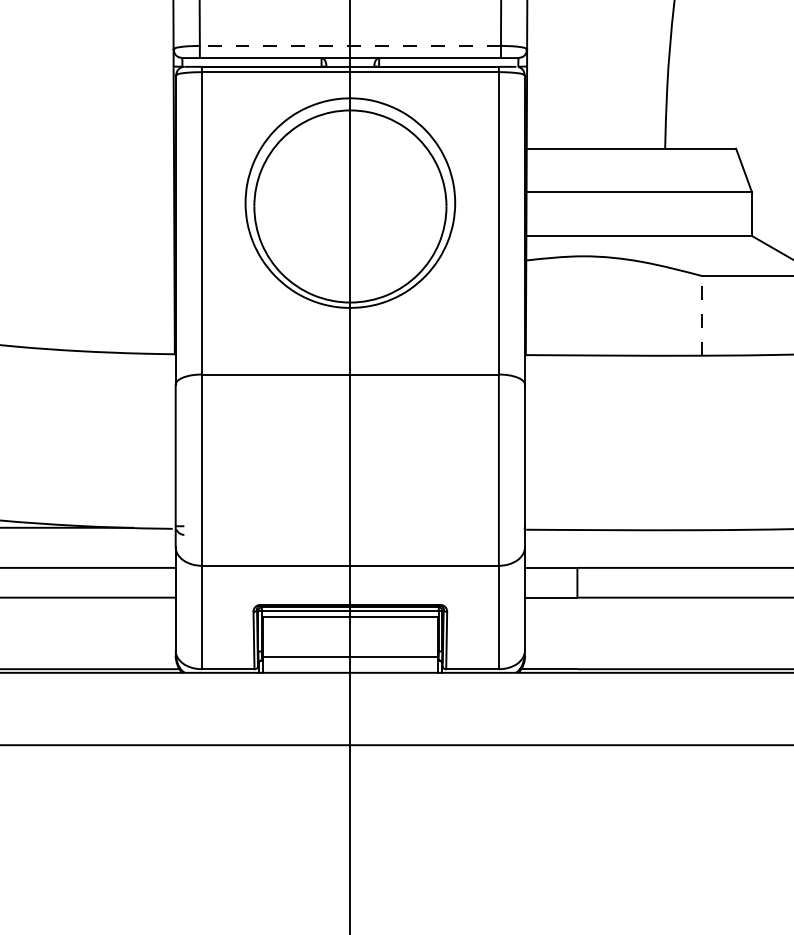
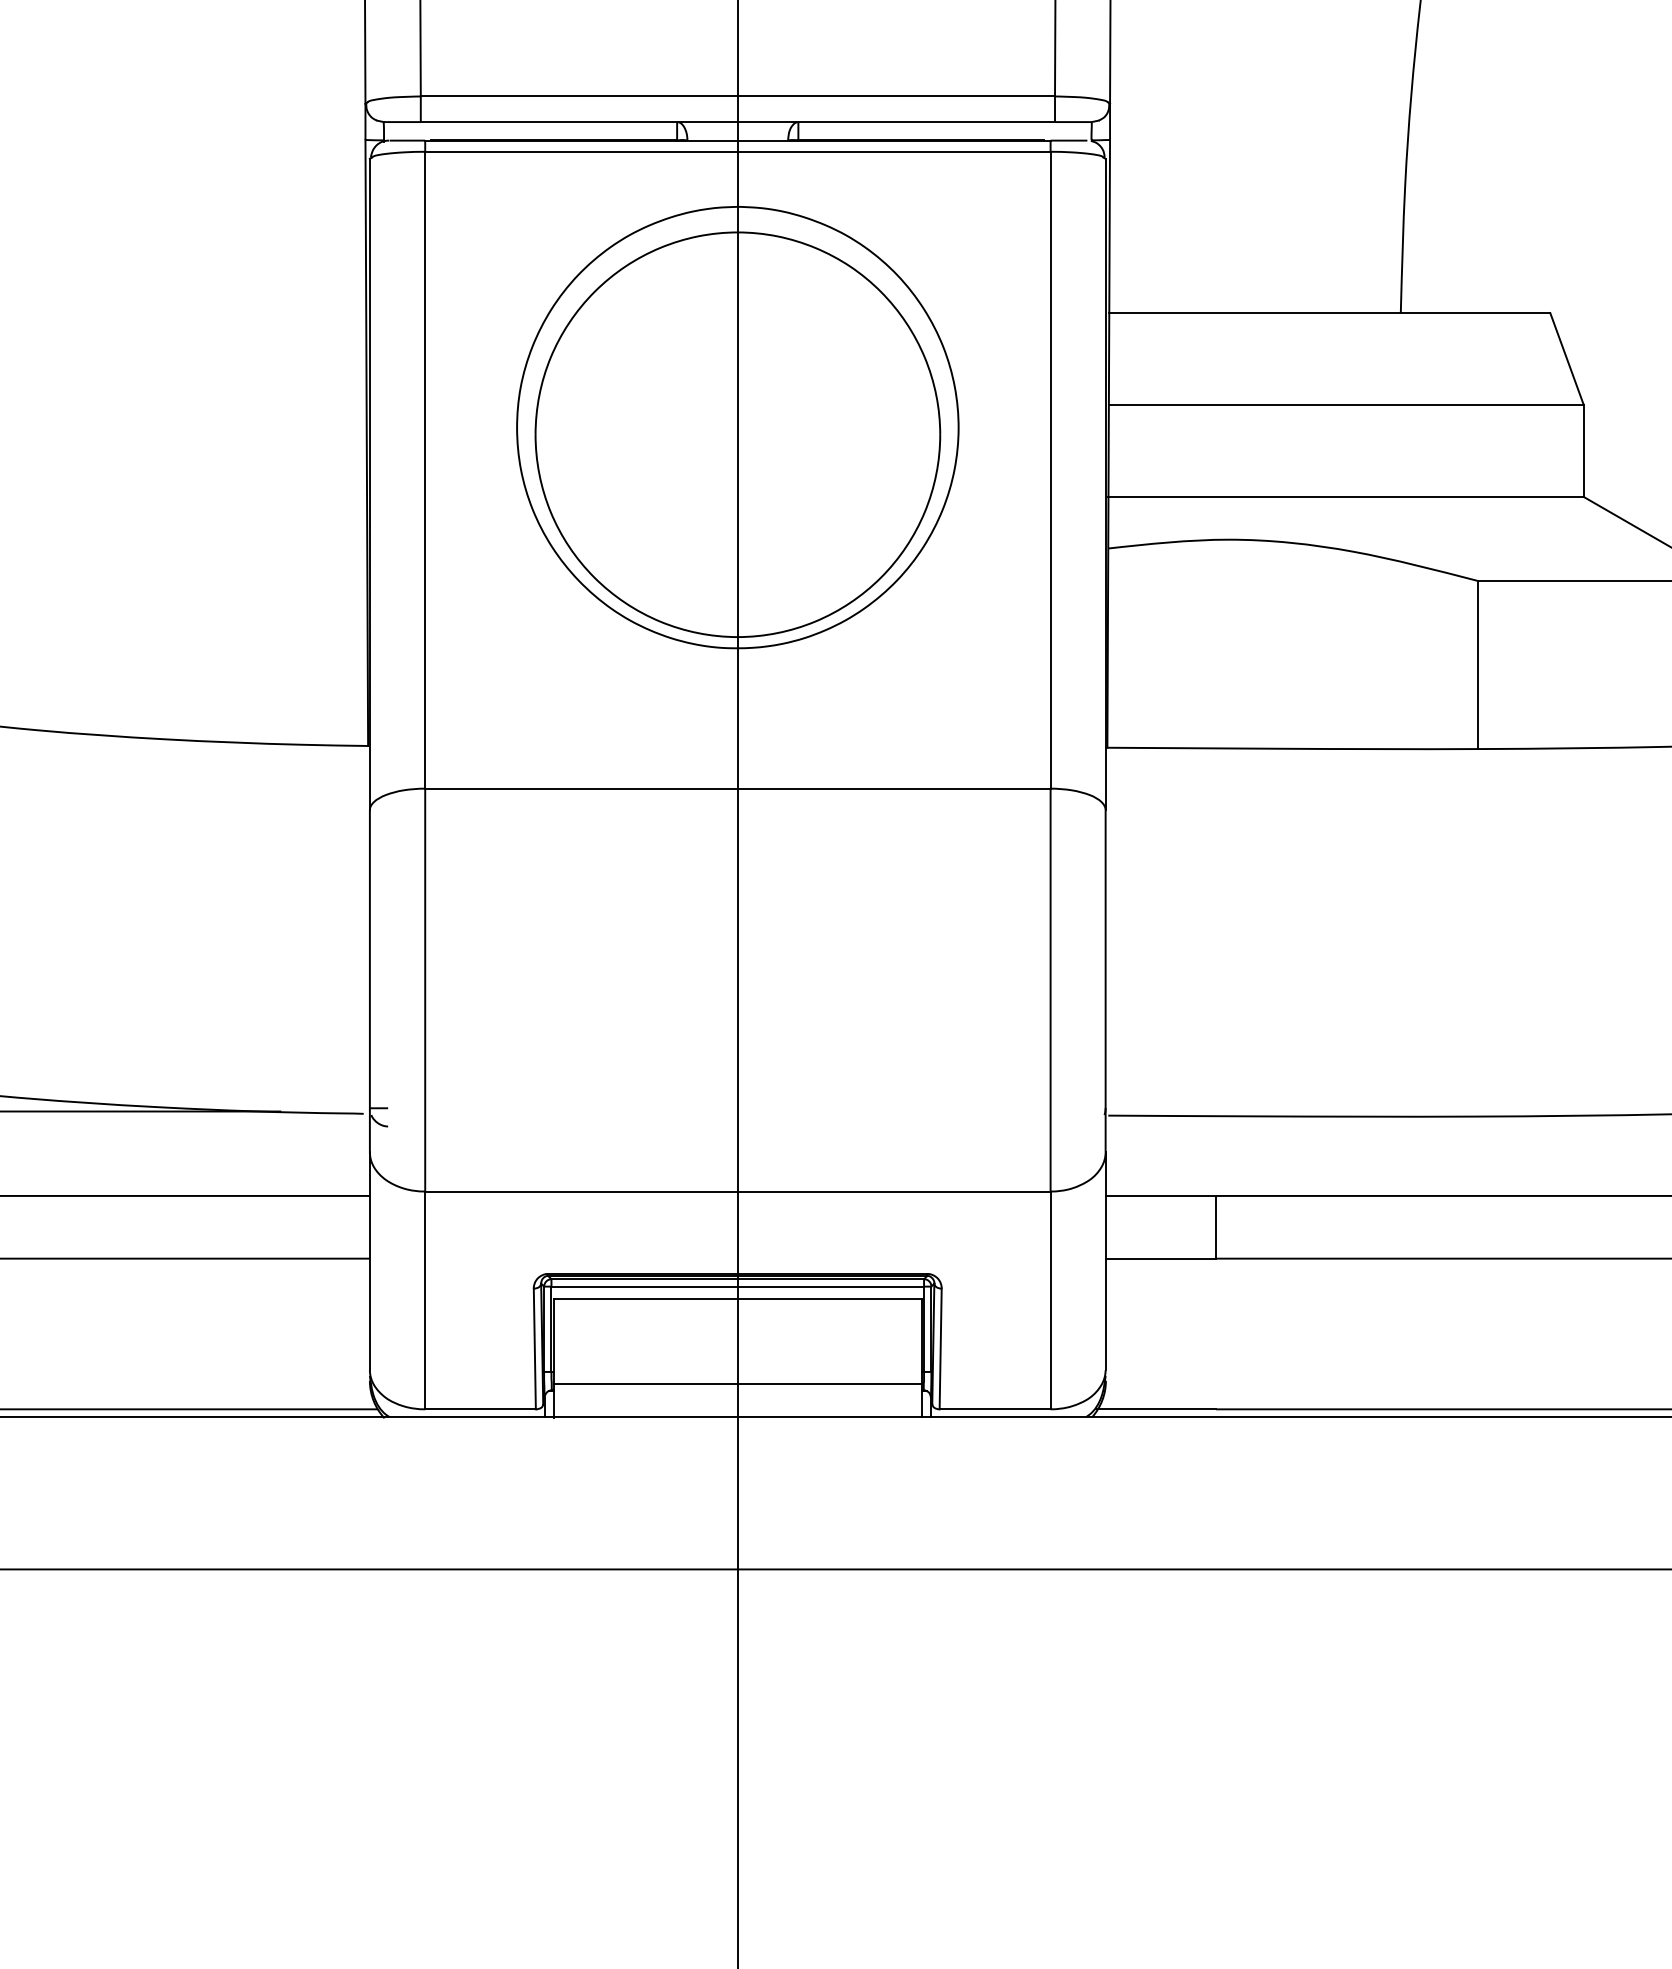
line: (350, 45) -> (738, 95), dashed -> solid
line: (701, 315) -> (1477, 664), dashed -> solid

